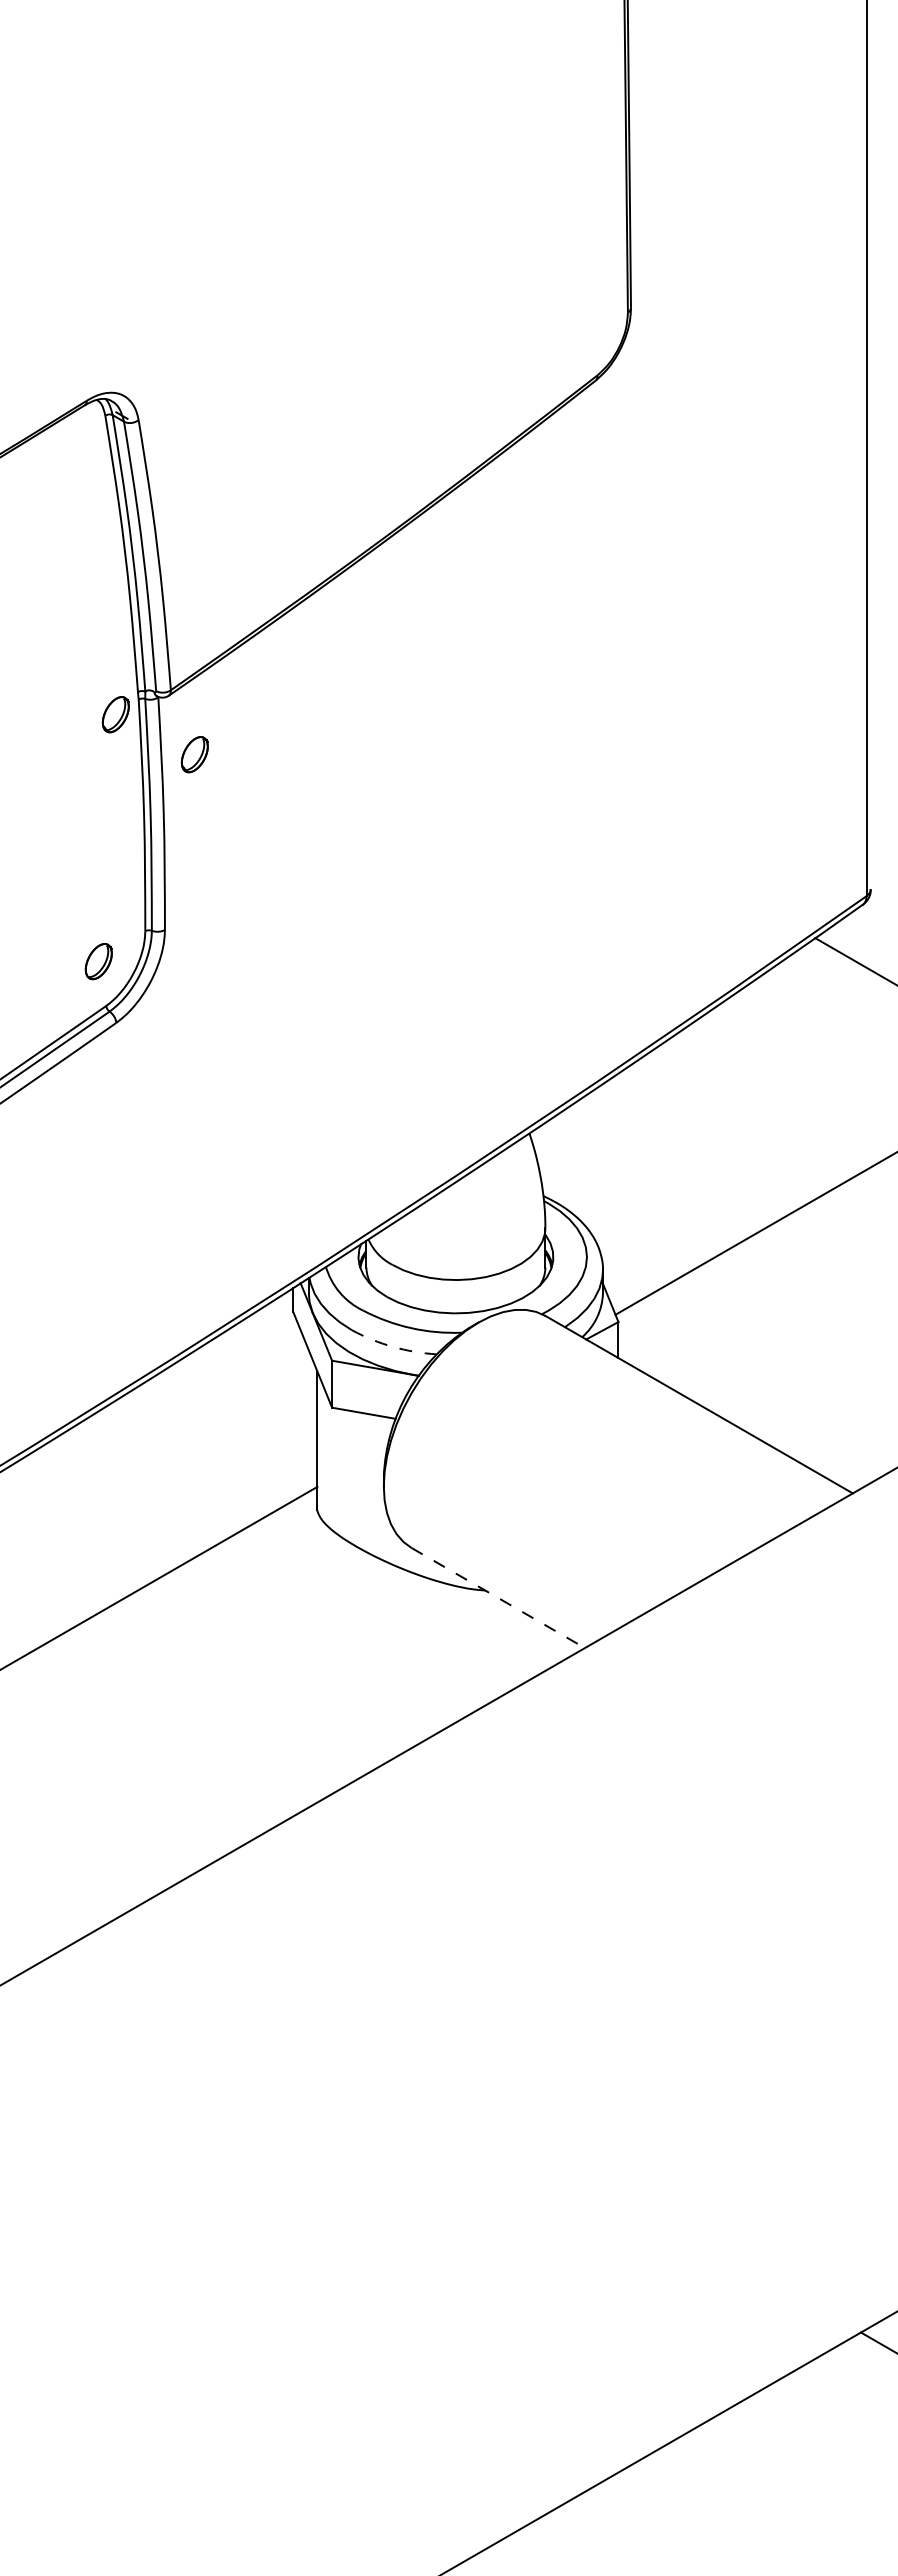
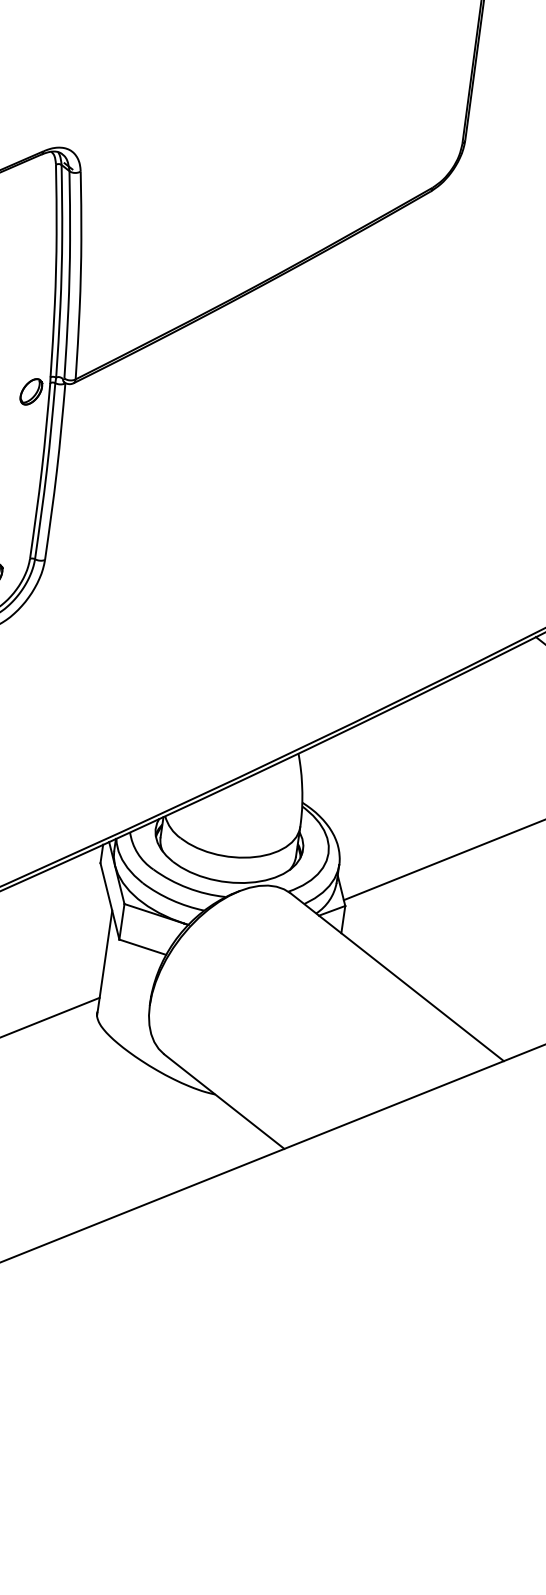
part: (194, 754) -> (86, 430), removed
arc: (392, 1346) -> (171, 899), dashed -> solid
line: (498, 1598) -> (224, 1102), dashed -> solid

